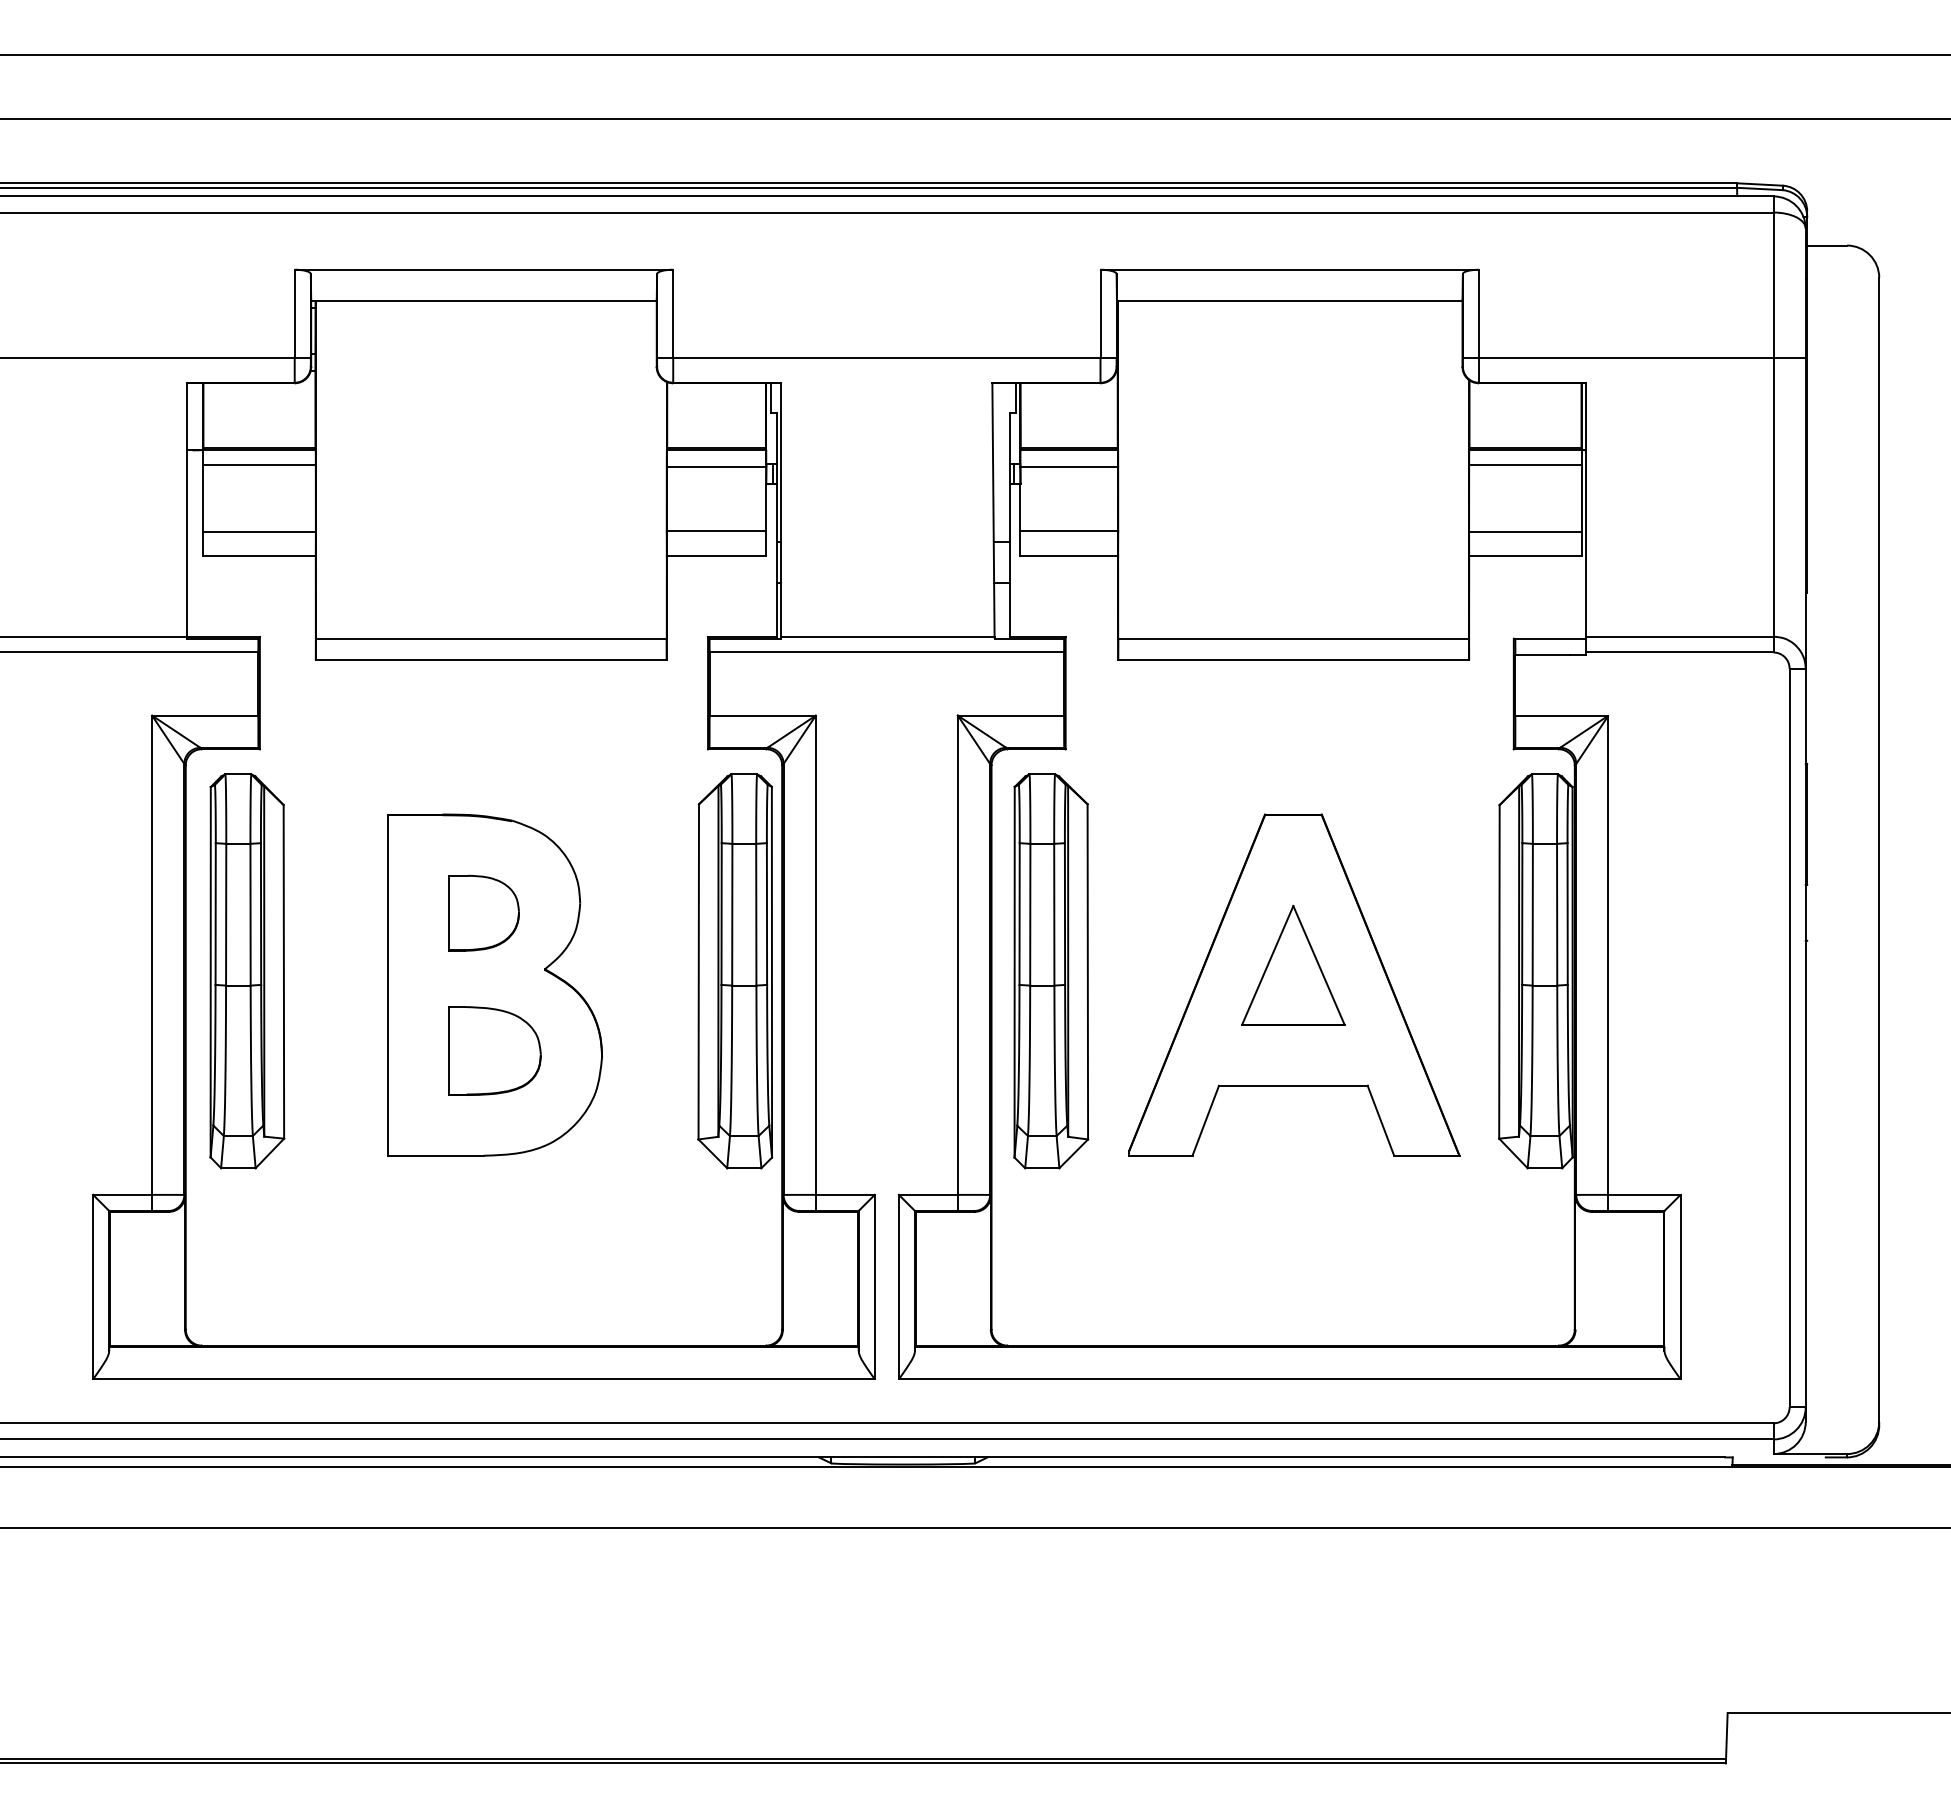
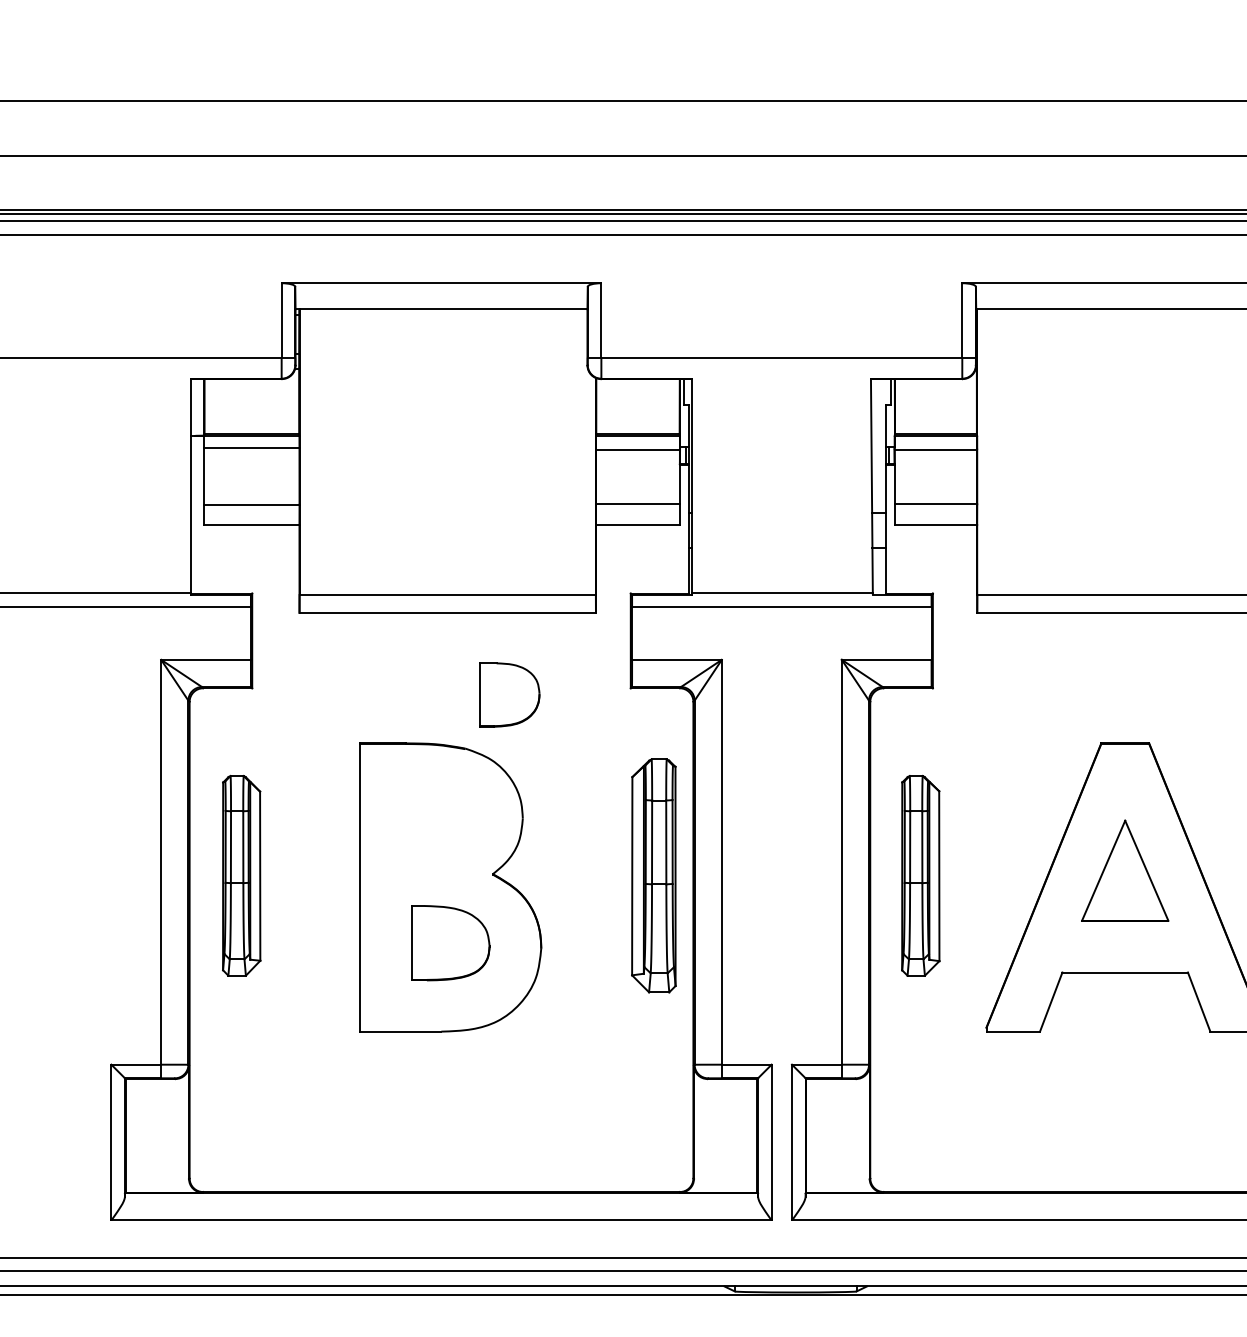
part: (483, 912) -> (509, 694), moved
part: (247, 971) -> (241, 876), size x0.6
part: (735, 971) -> (653, 876), size x0.7
part: (1051, 971) -> (920, 876), size x0.6

